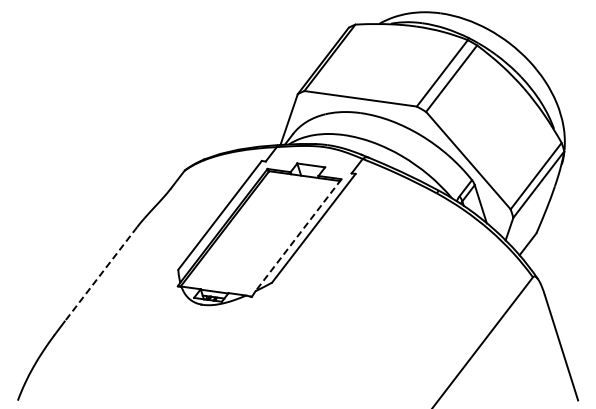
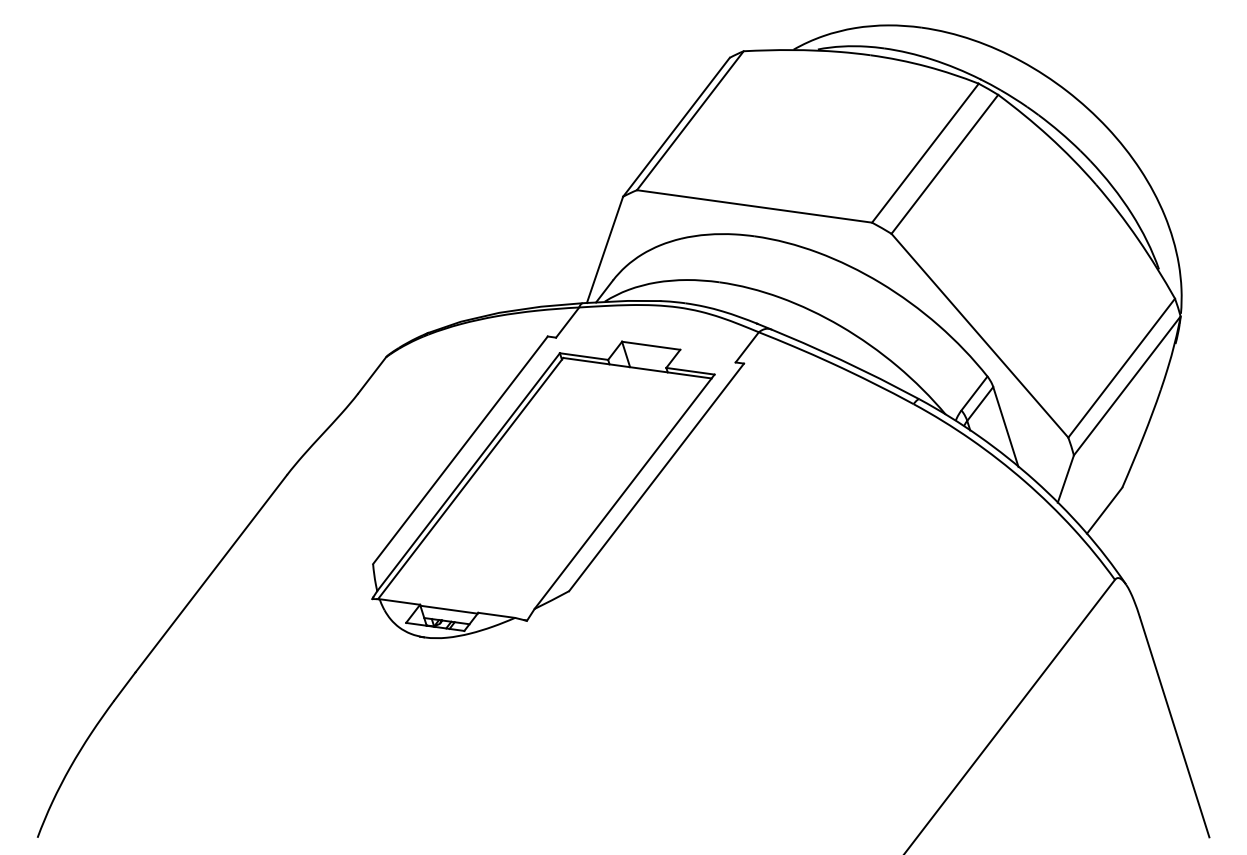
line: (298, 235) -> (624, 492), dashed -> solid
line: (100, 274) -> (210, 573), dashed -> solid

